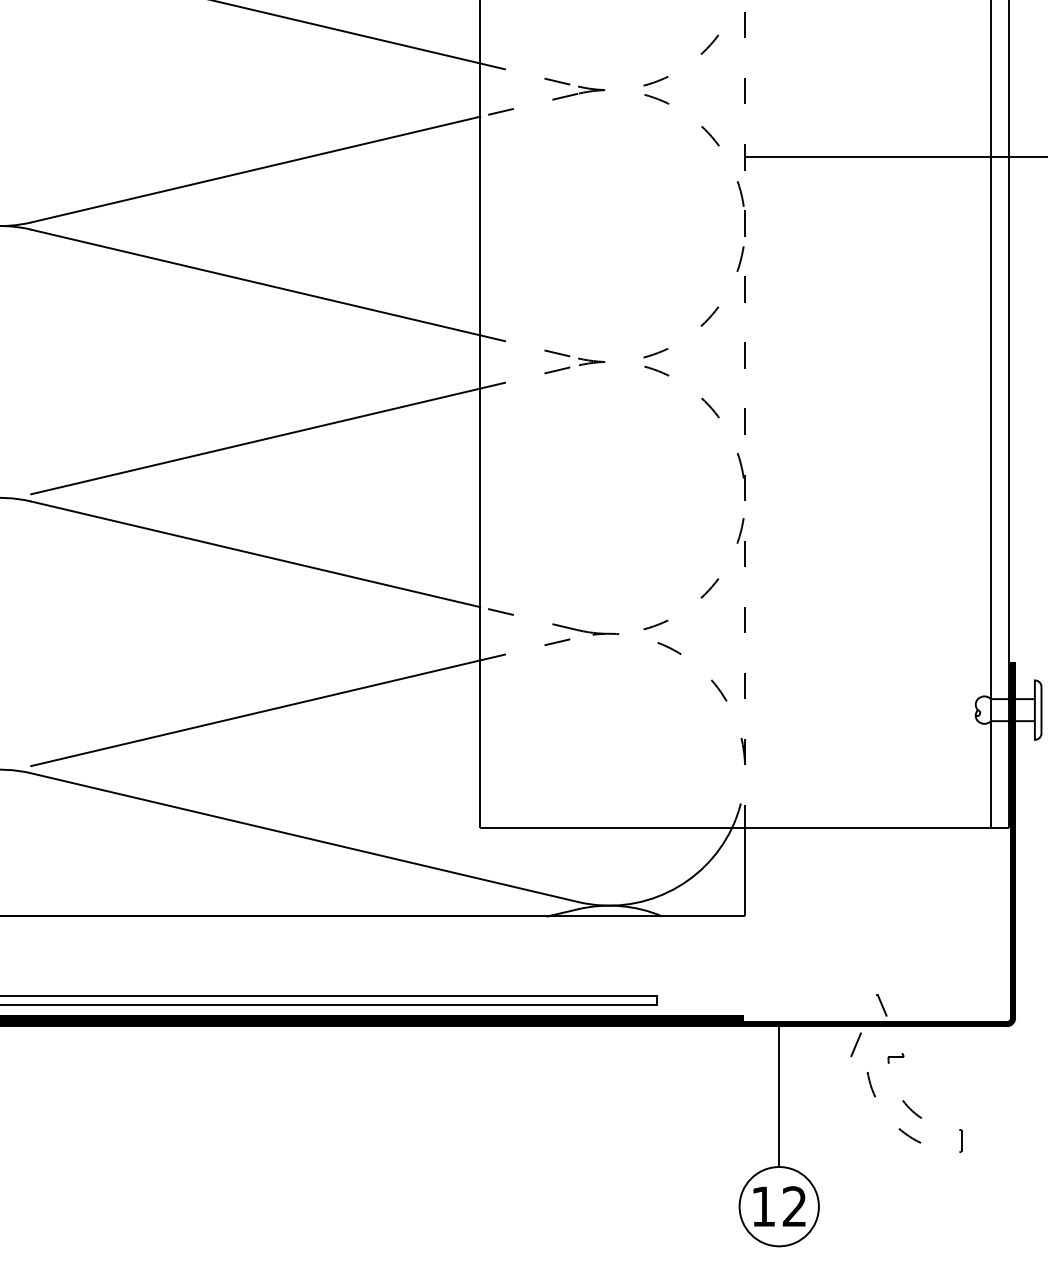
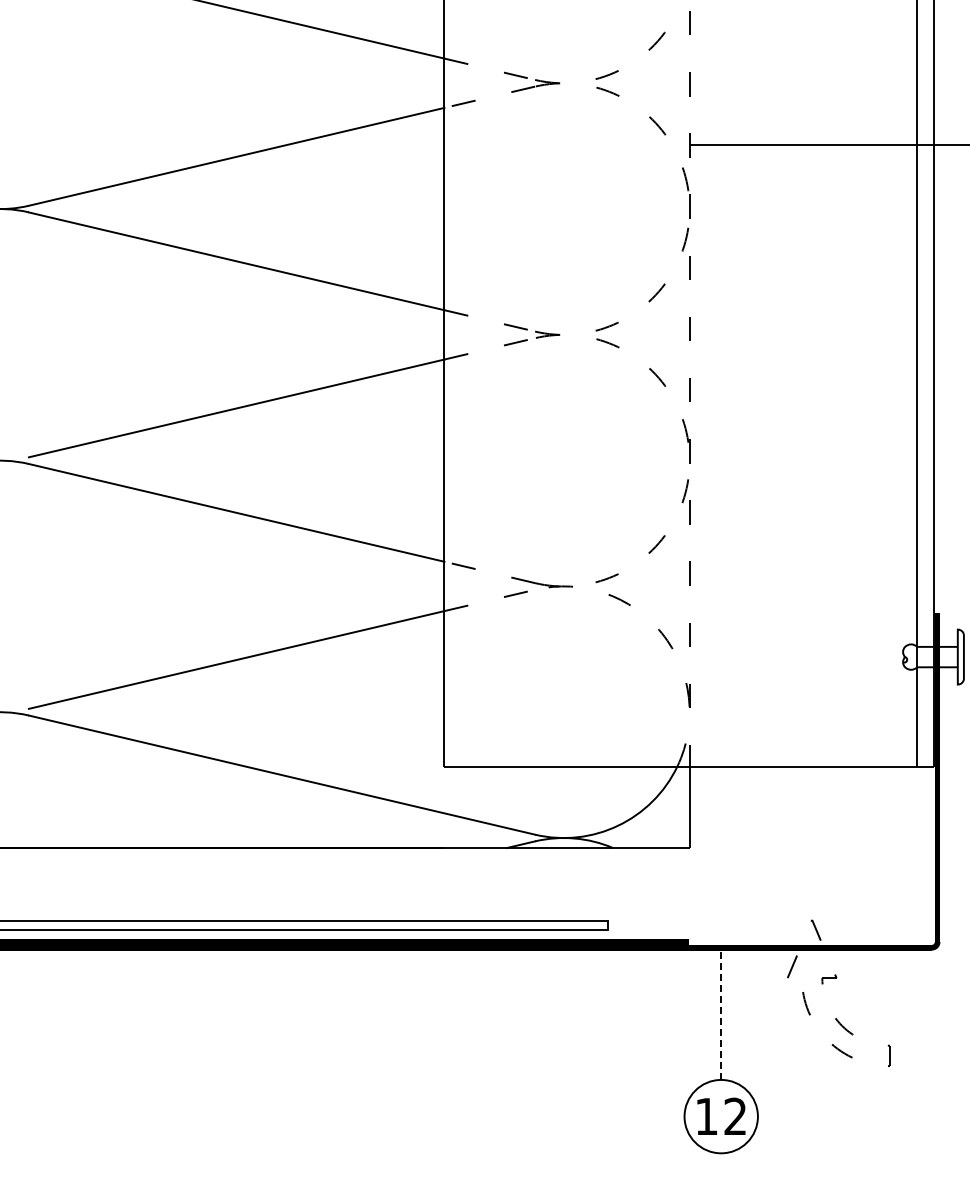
line: (779, 1095) -> (721, 1013), solid -> dashed

